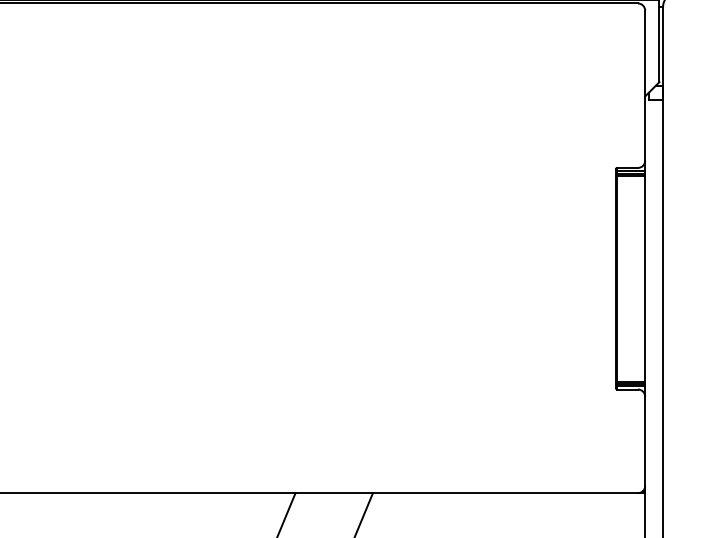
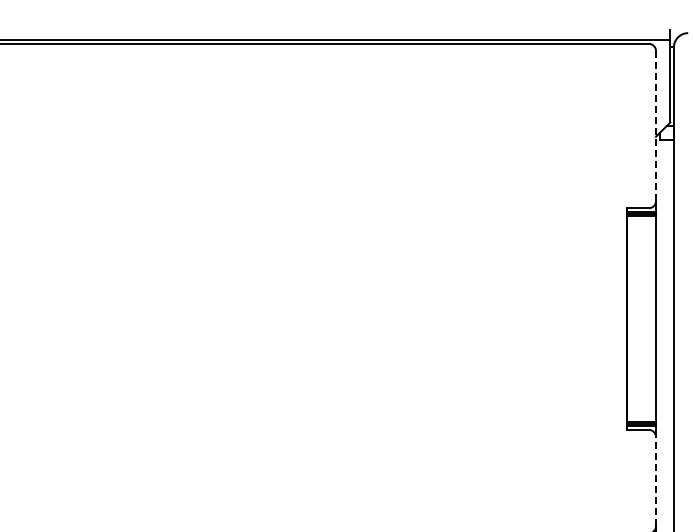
line: (645, 85) -> (656, 125), solid -> dashed
line: (645, 441) -> (656, 481), solid -> dashed

